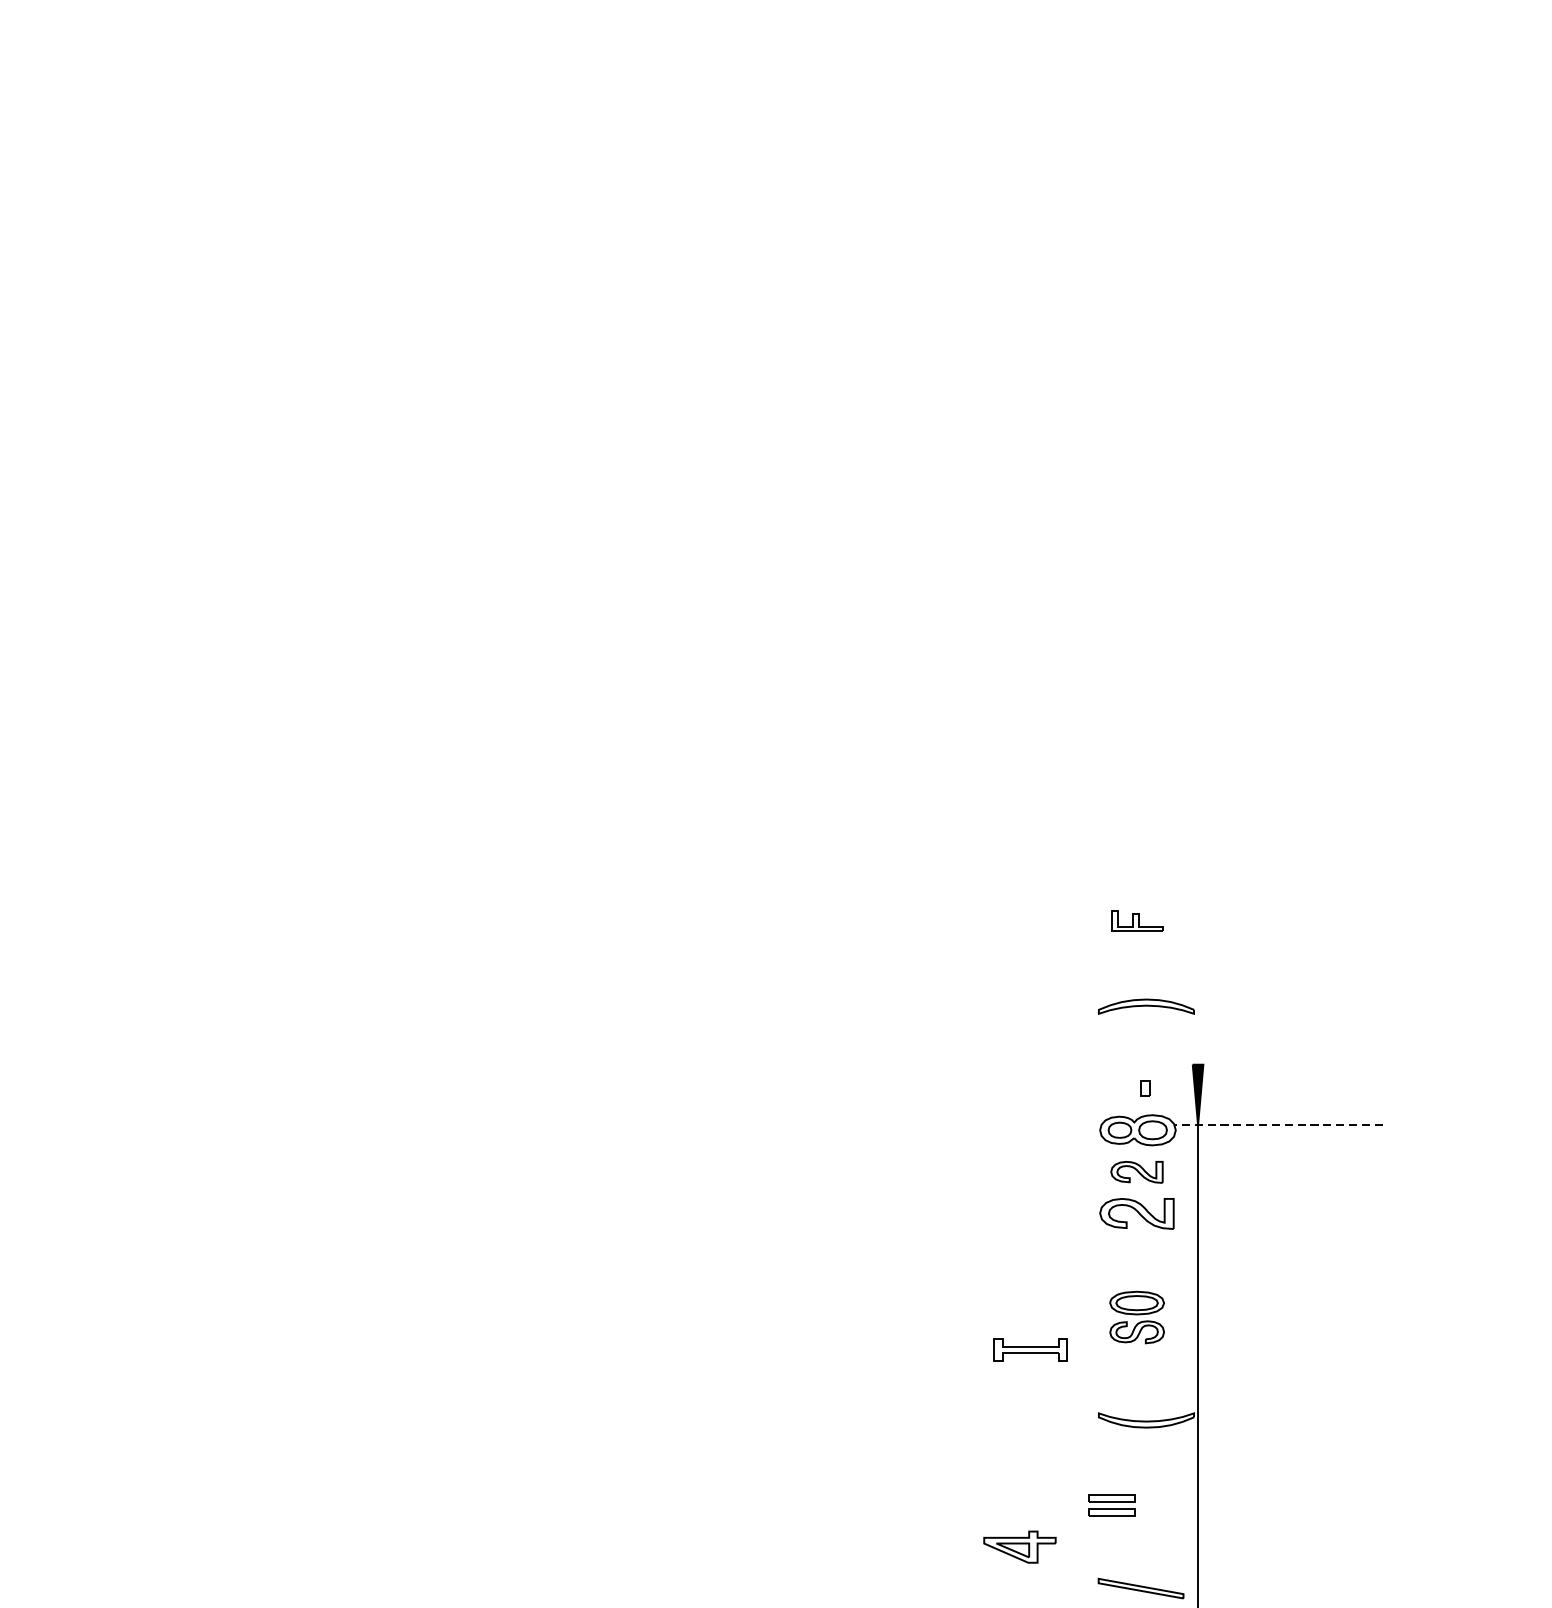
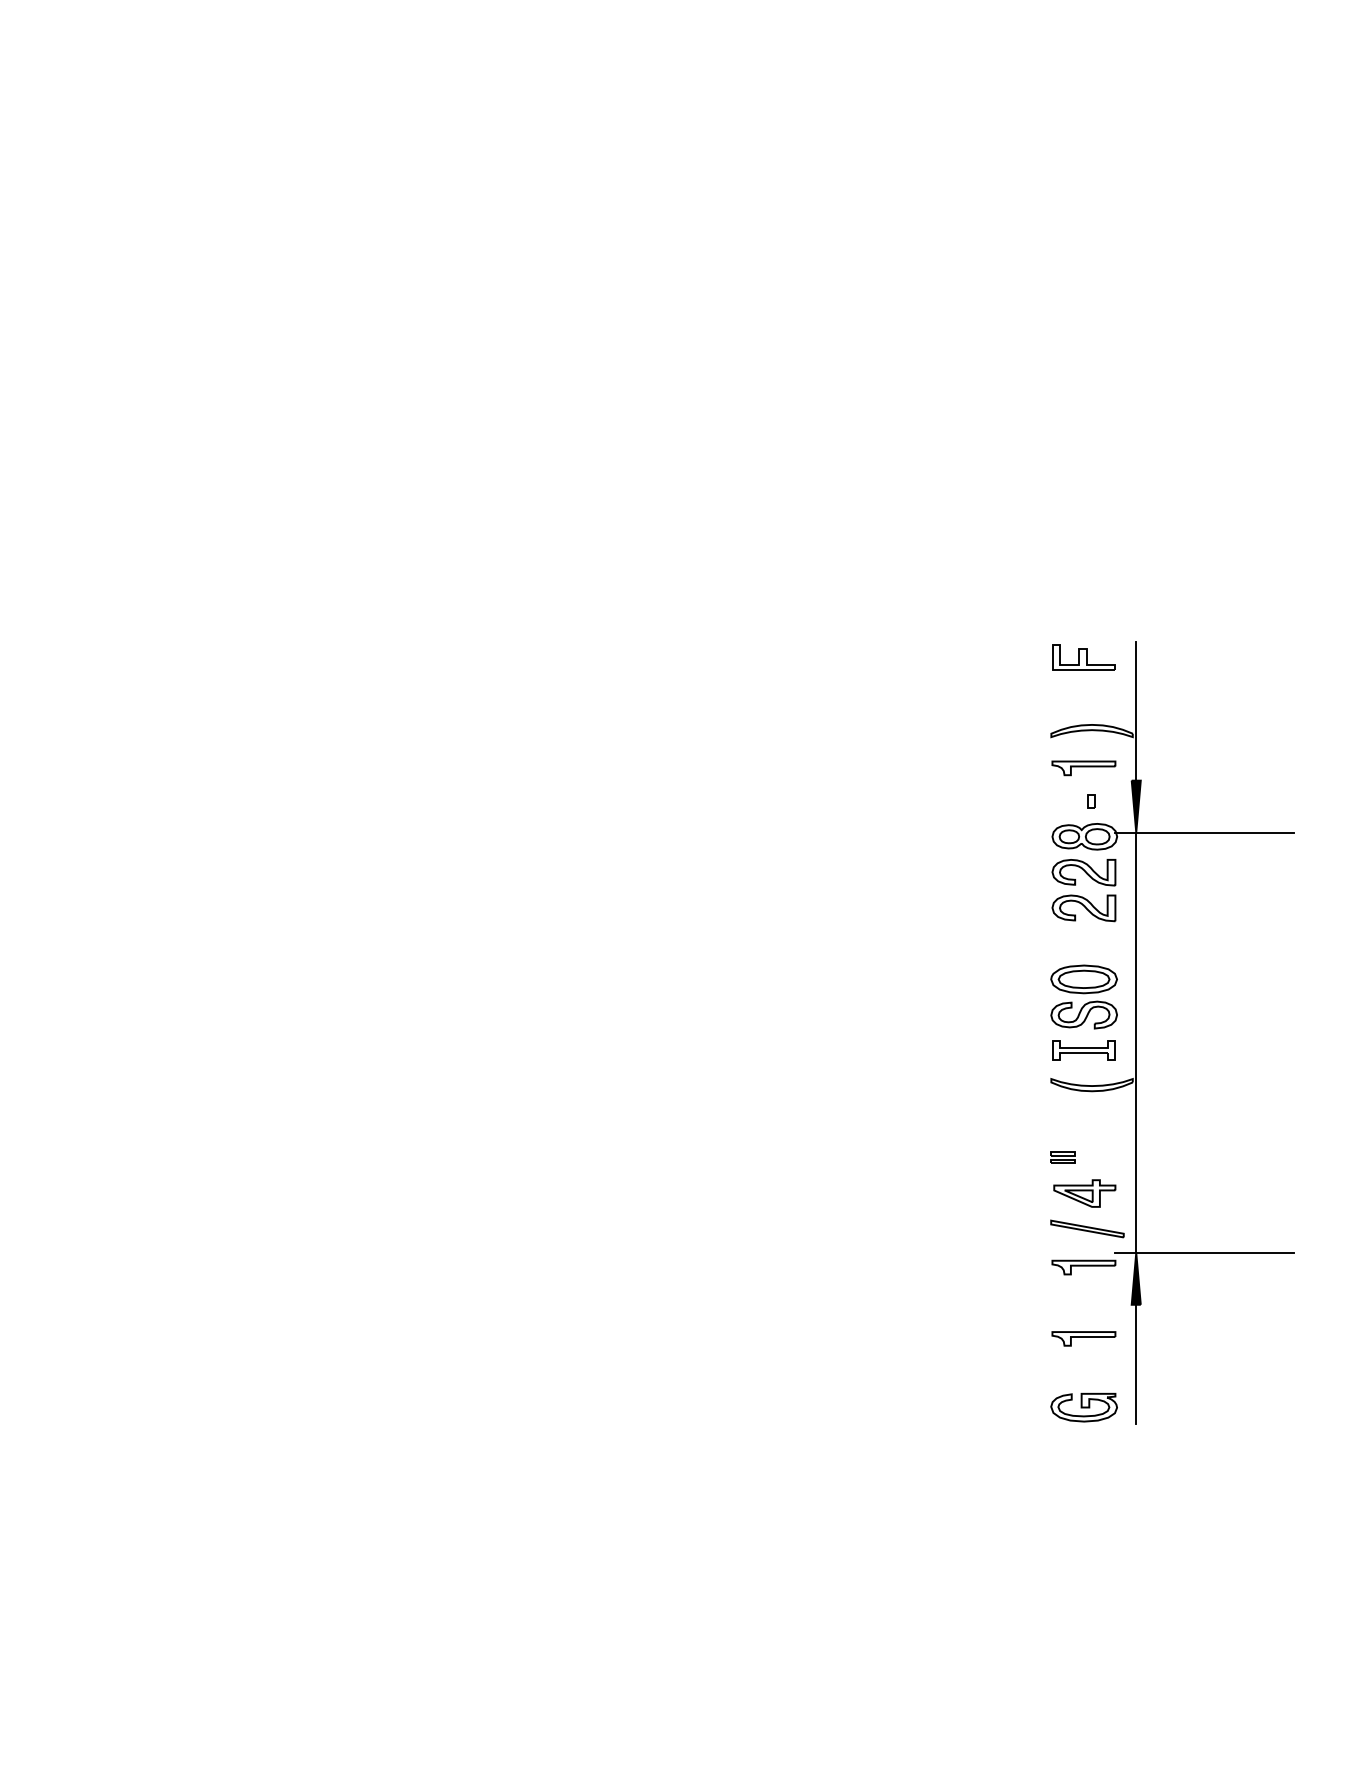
part: (1136, 920) -> (1083, 657), size x1.43
line: (1198, 983) -> (1136, 711), added
part: (1136, 1050) -> (1083, 768), added
line: (1277, 1125) -> (1204, 832), dashed -> solid
part: (1136, 1172) -> (1083, 872), size x1.43
part: (1136, 1316) -> (1083, 996), size x1.43
part: (1030, 1349) -> (1083, 1050), moved
part: (1111, 1505) -> (1062, 1157), size x0.62
part: (1019, 1547) -> (1084, 1193), moved

